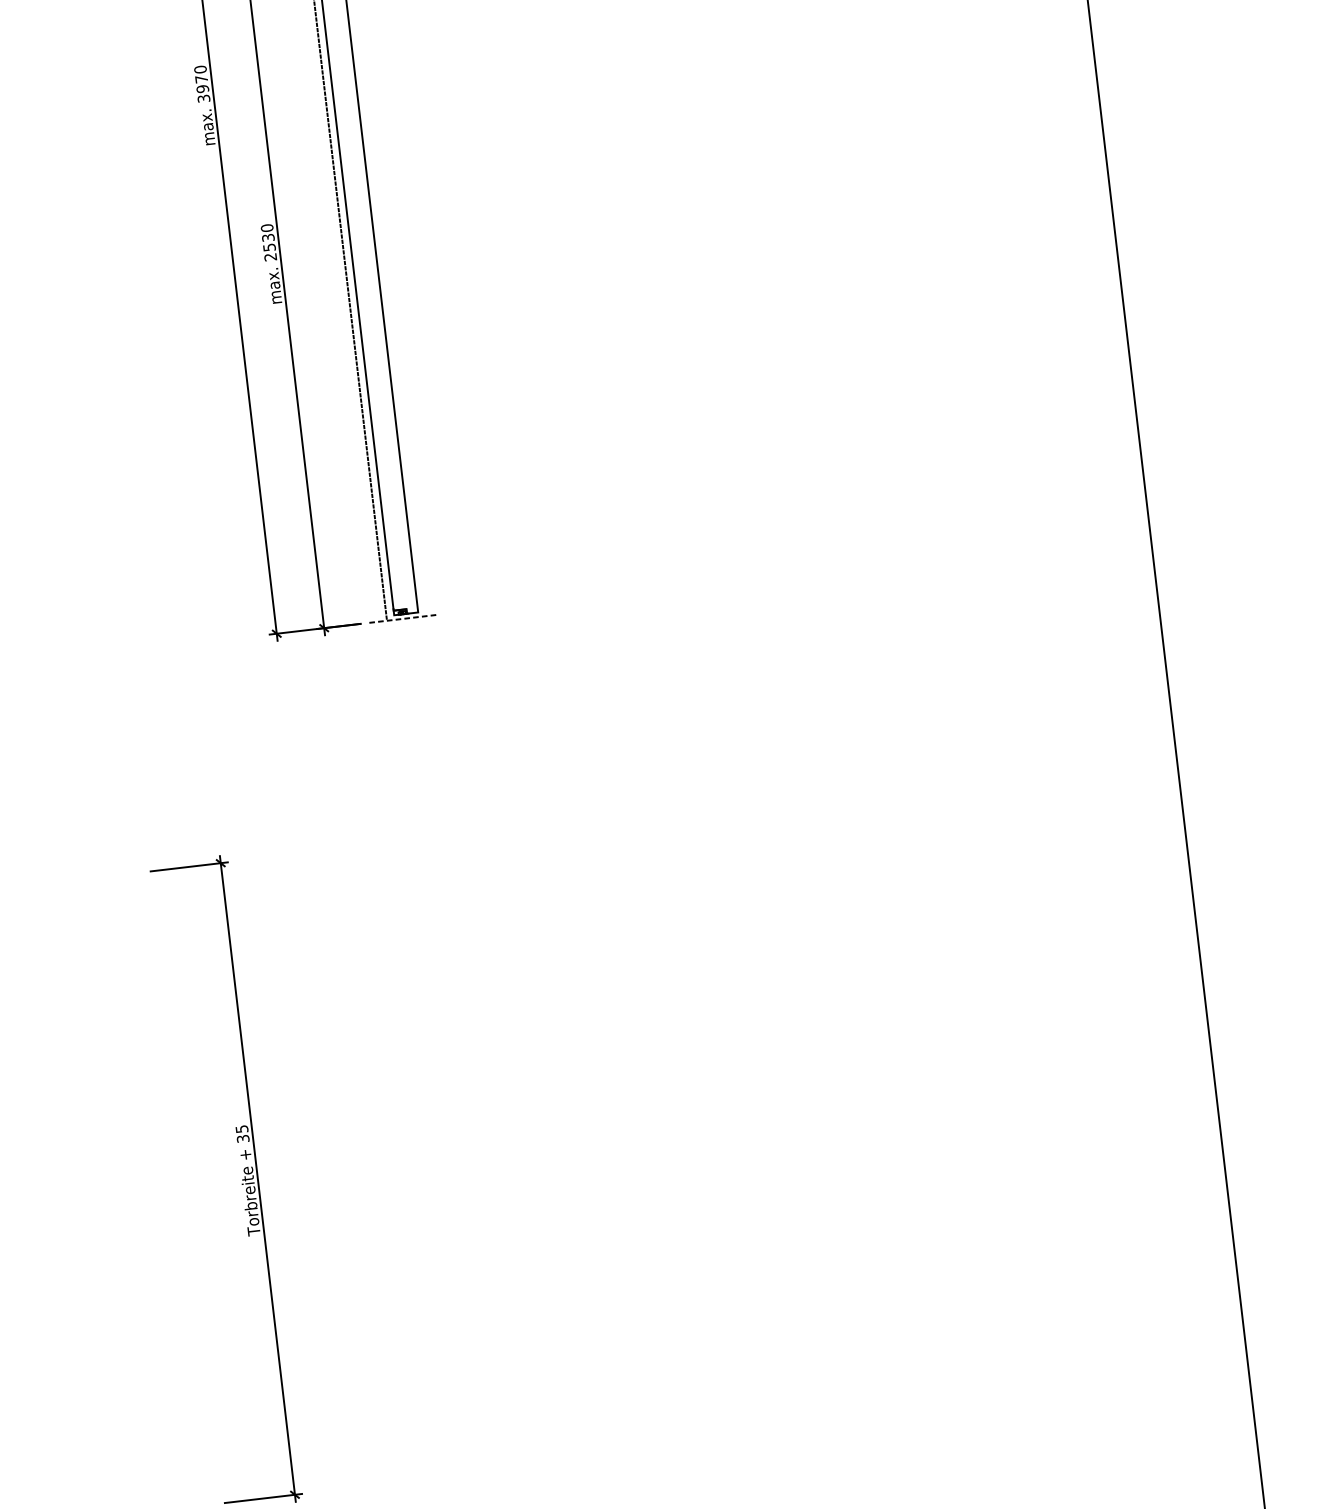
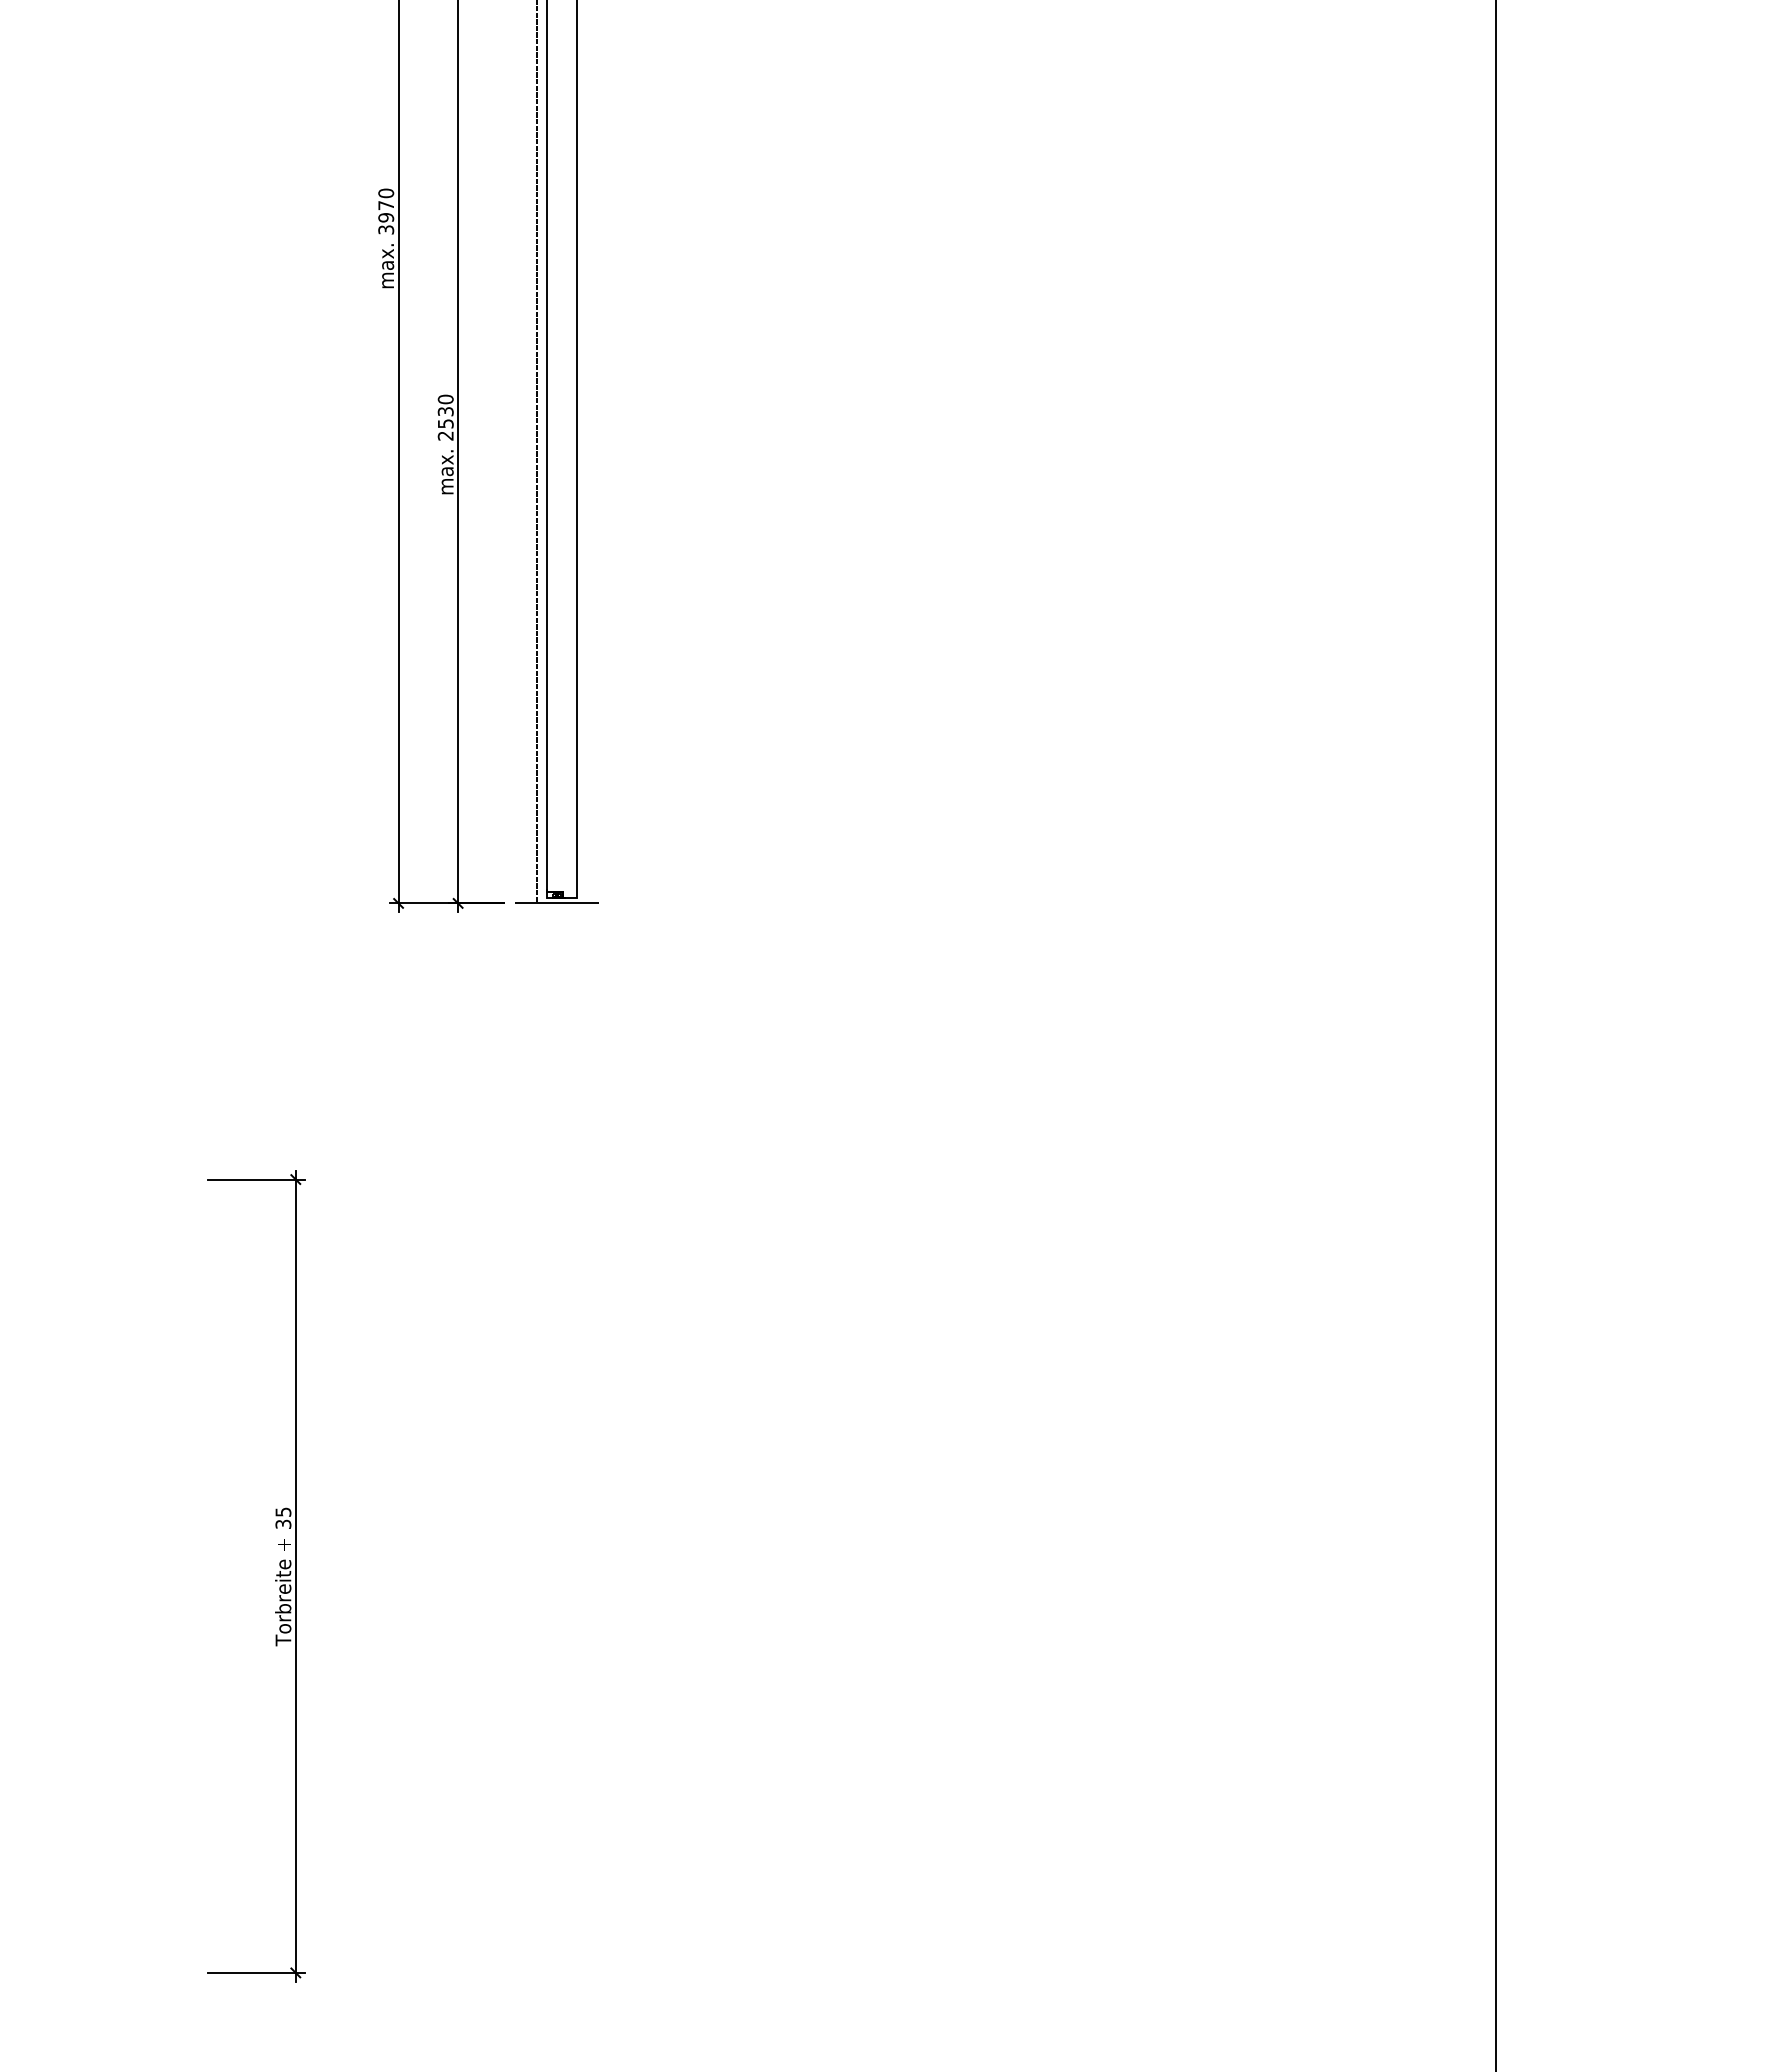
line: (403, 618) -> (557, 903), dashed -> solid

